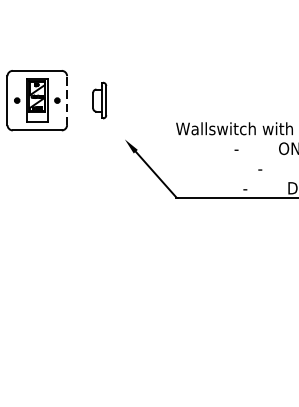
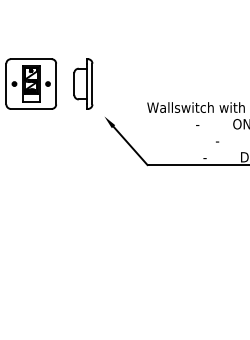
line: (67, 99) -> (56, 83), dashed -> solid
part: (99, 99) -> (83, 83), size x1.67

